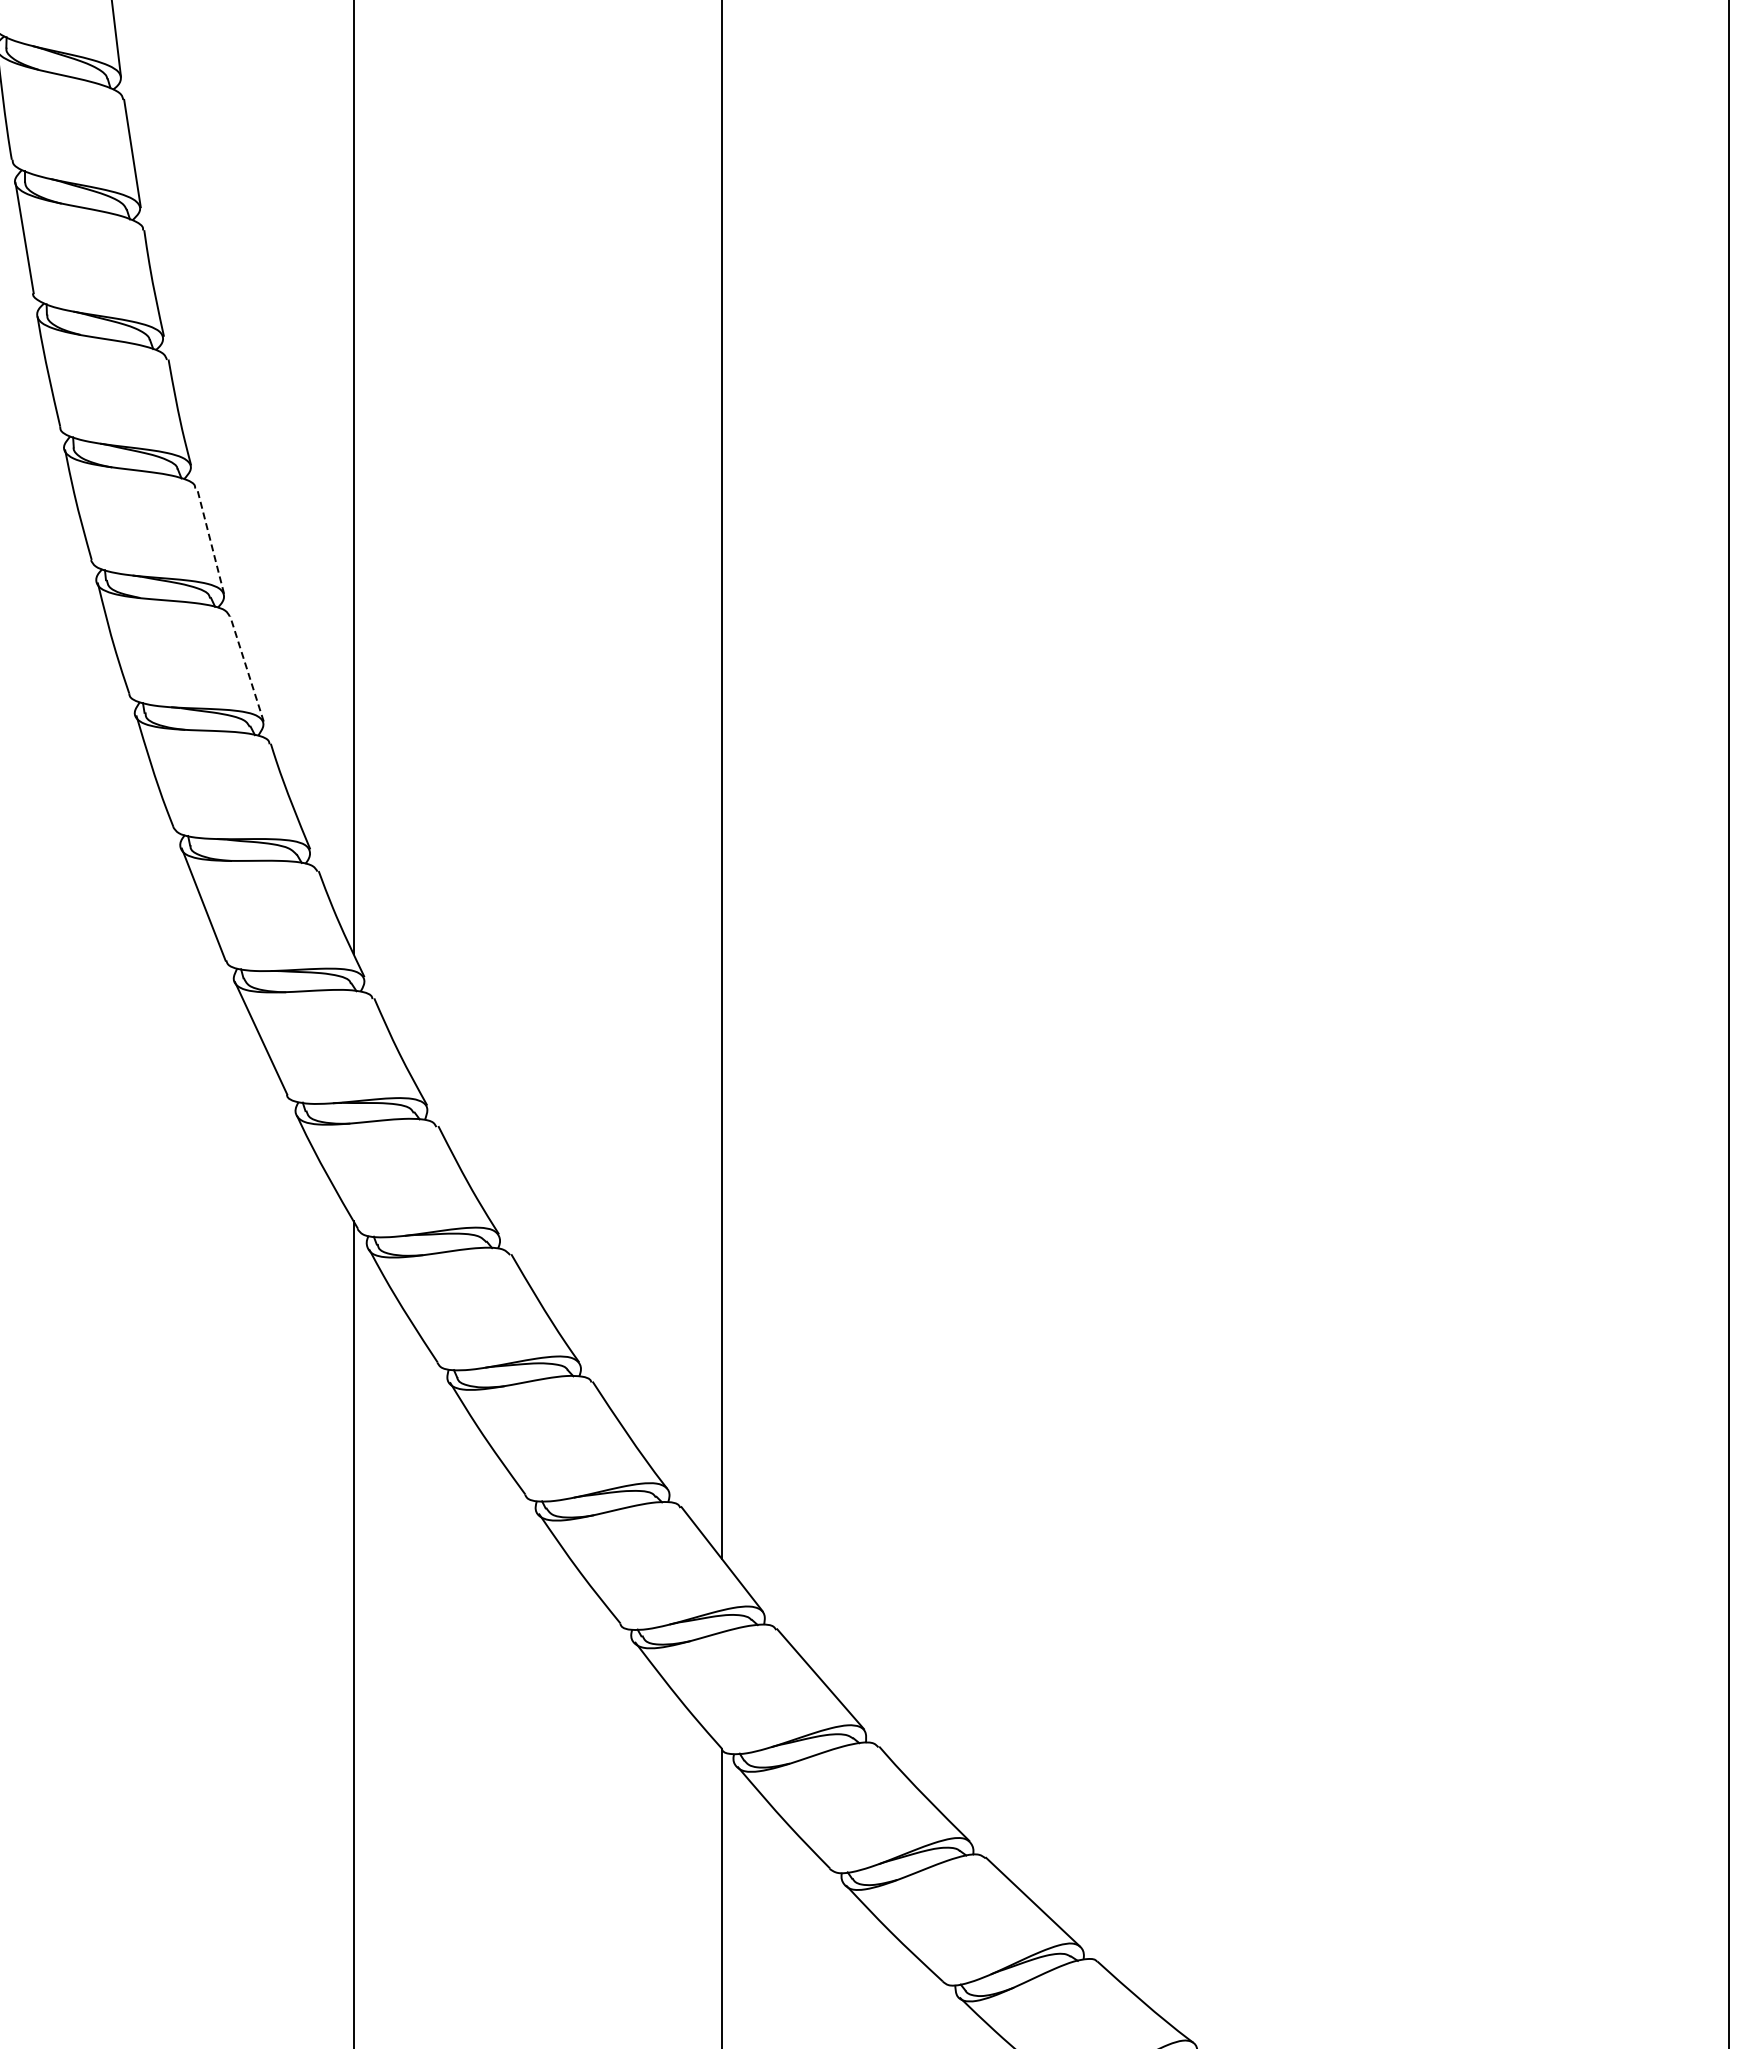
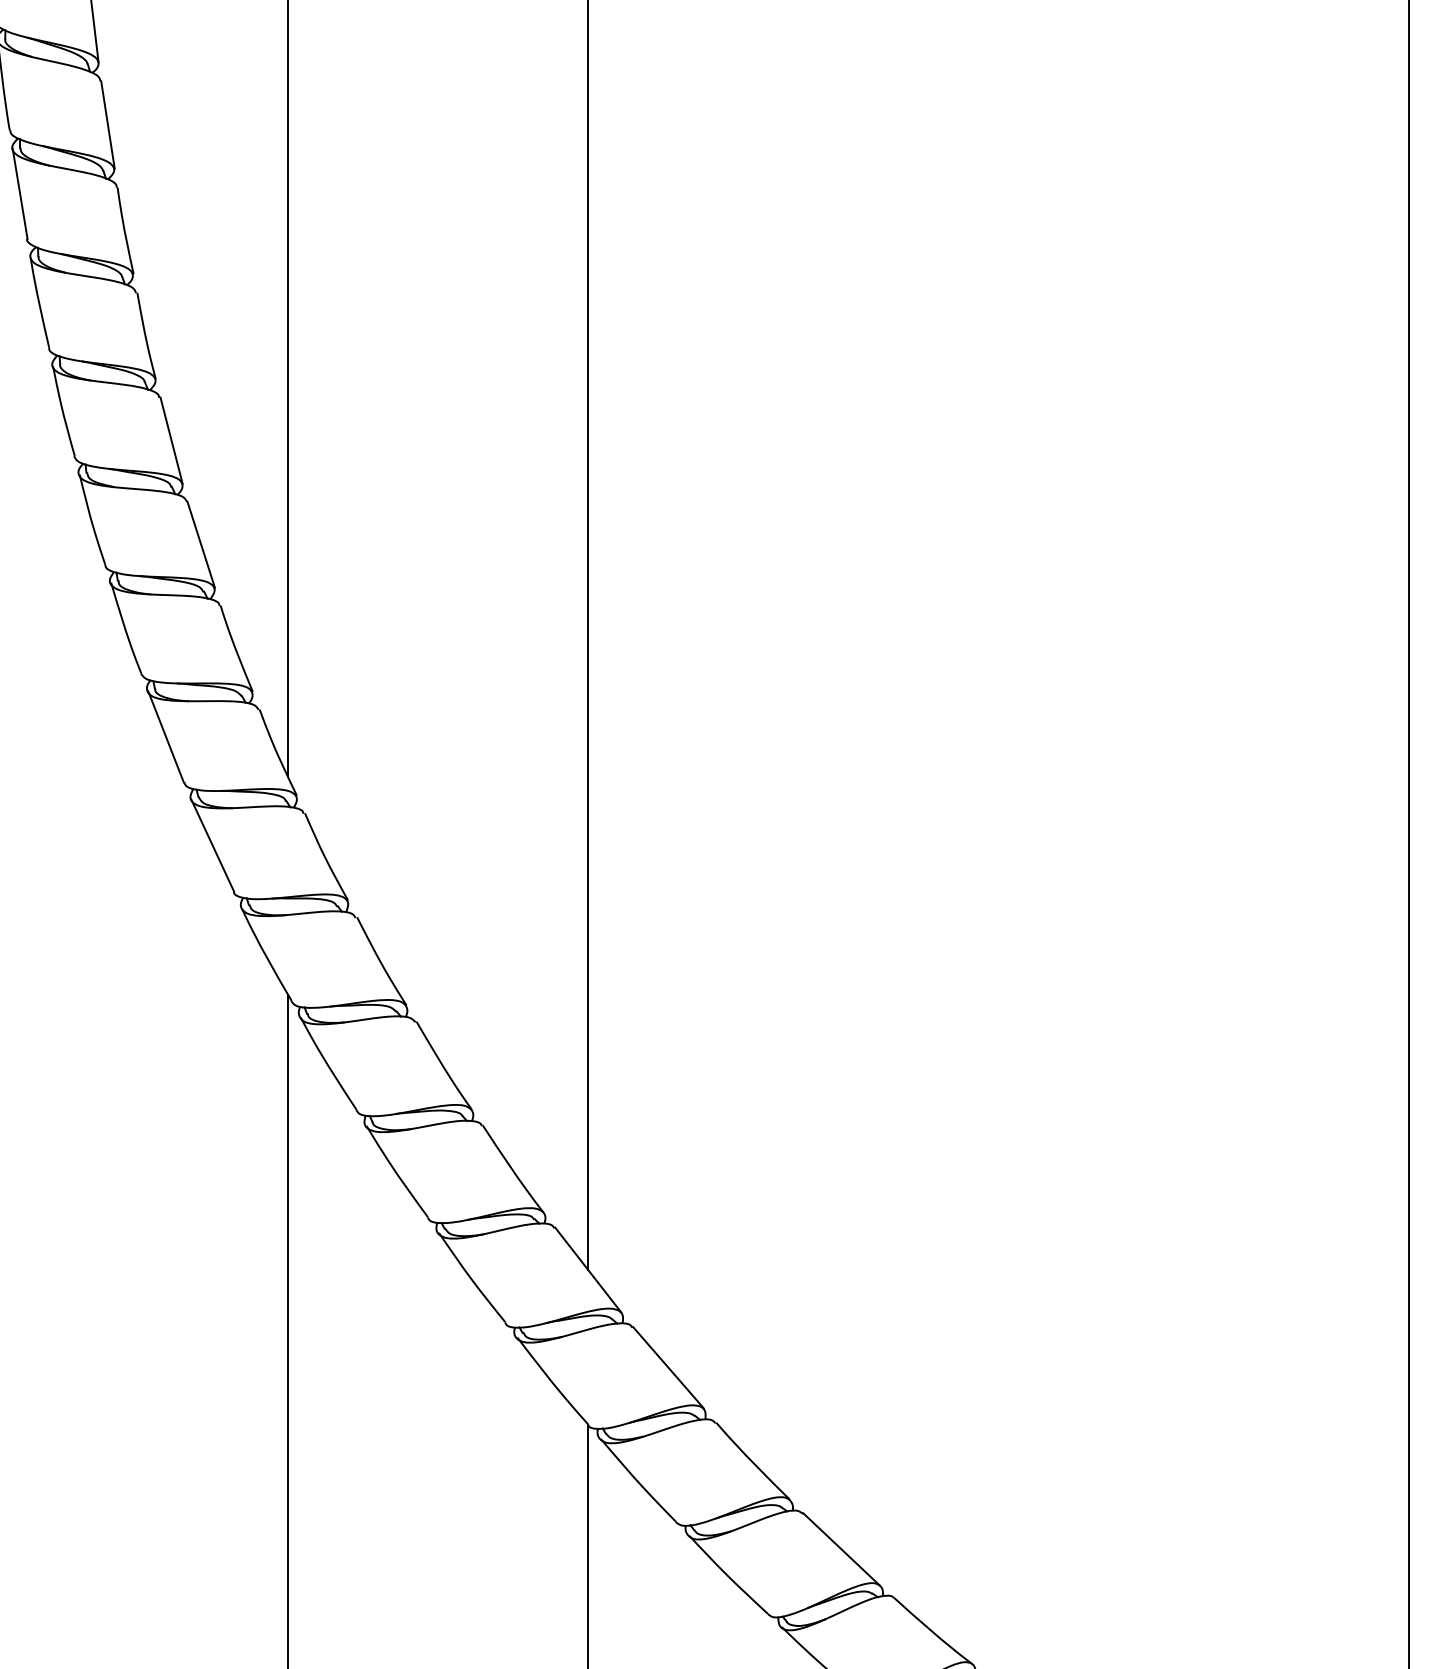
line: (210, 541) -> (171, 441), dashed -> solid
line: (246, 668) -> (200, 544), dashed -> solid

